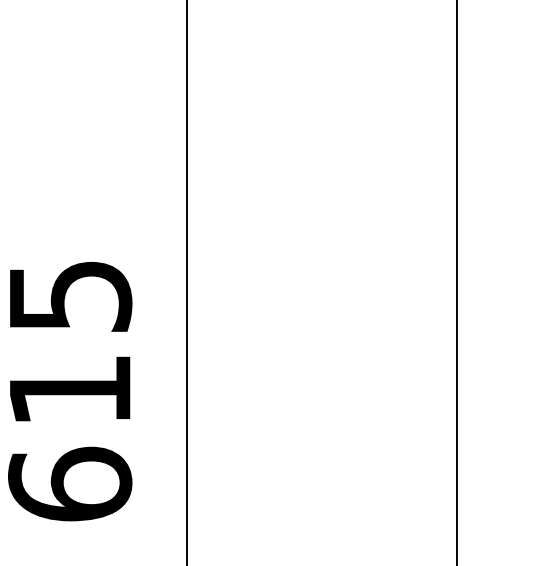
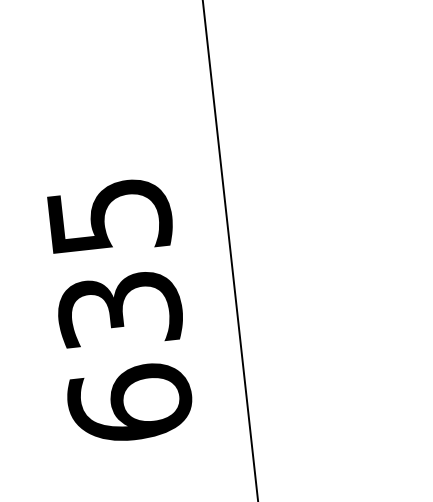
text: (70, 390) -> (120, 310), 615 -> 635

